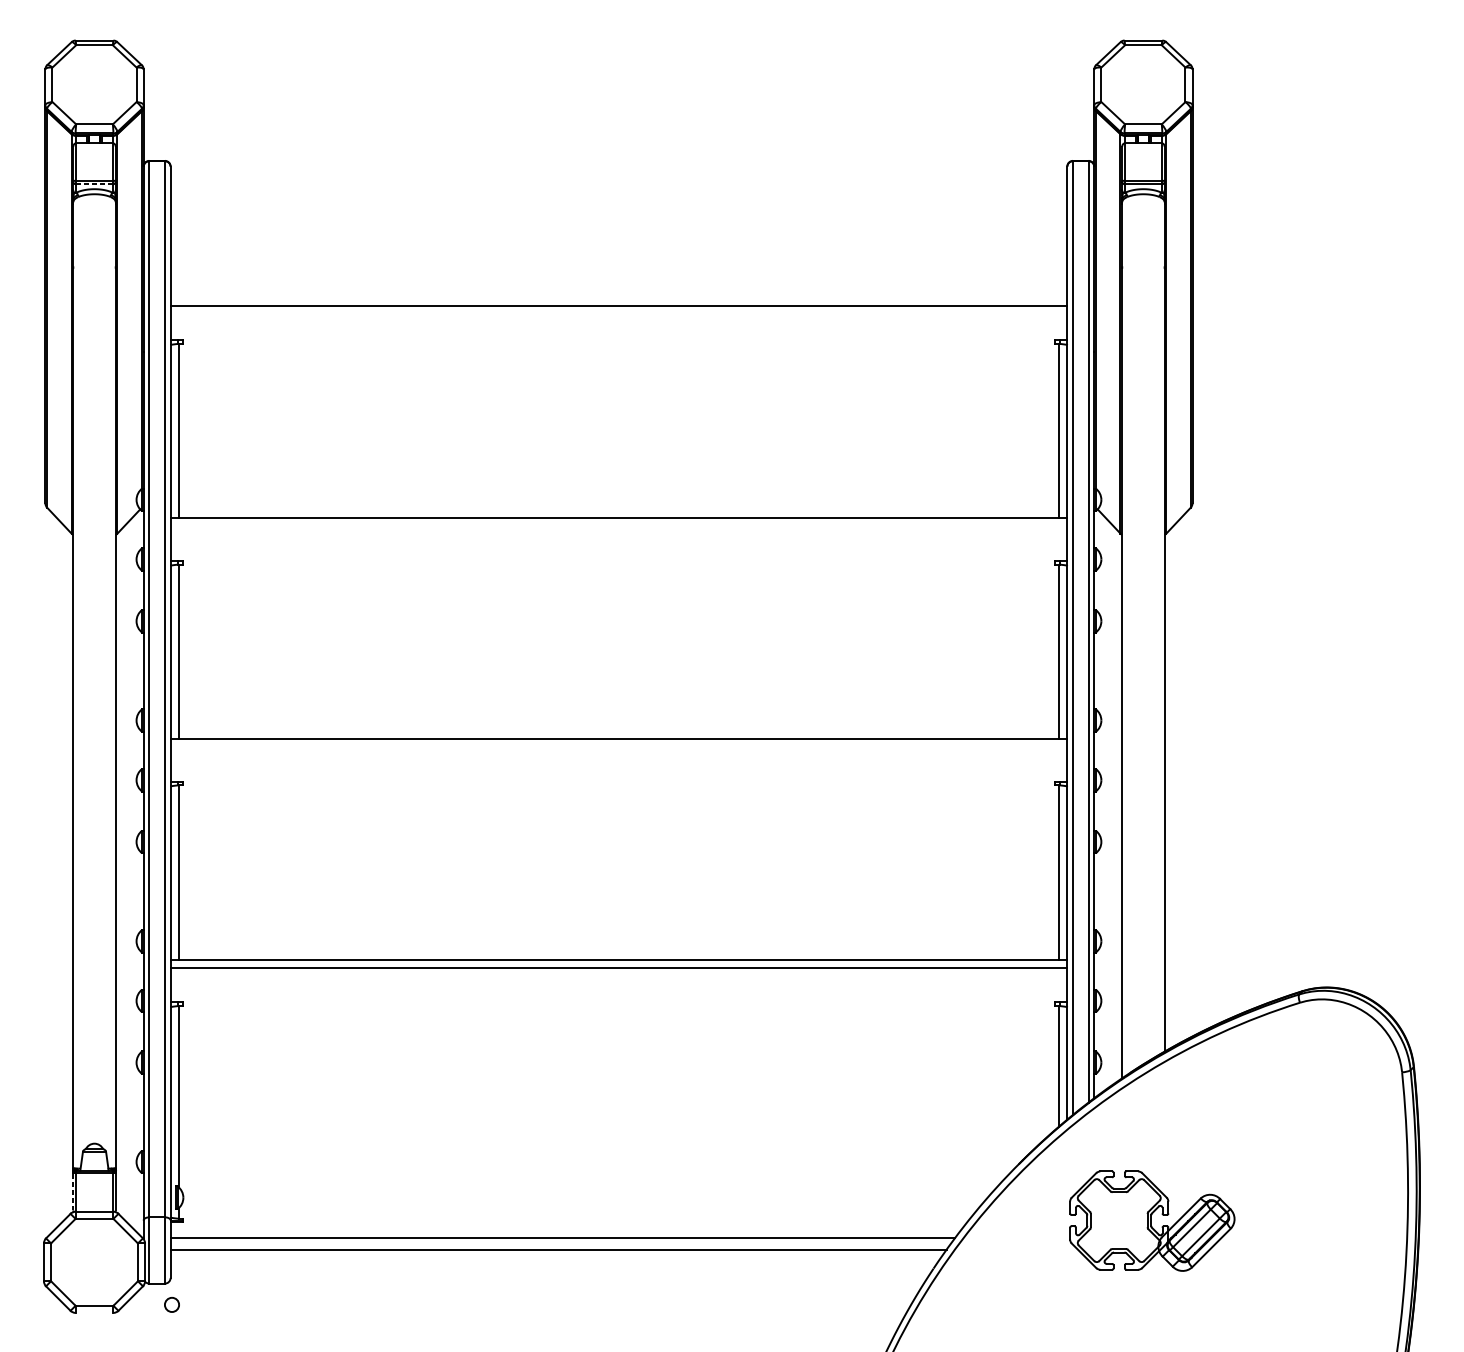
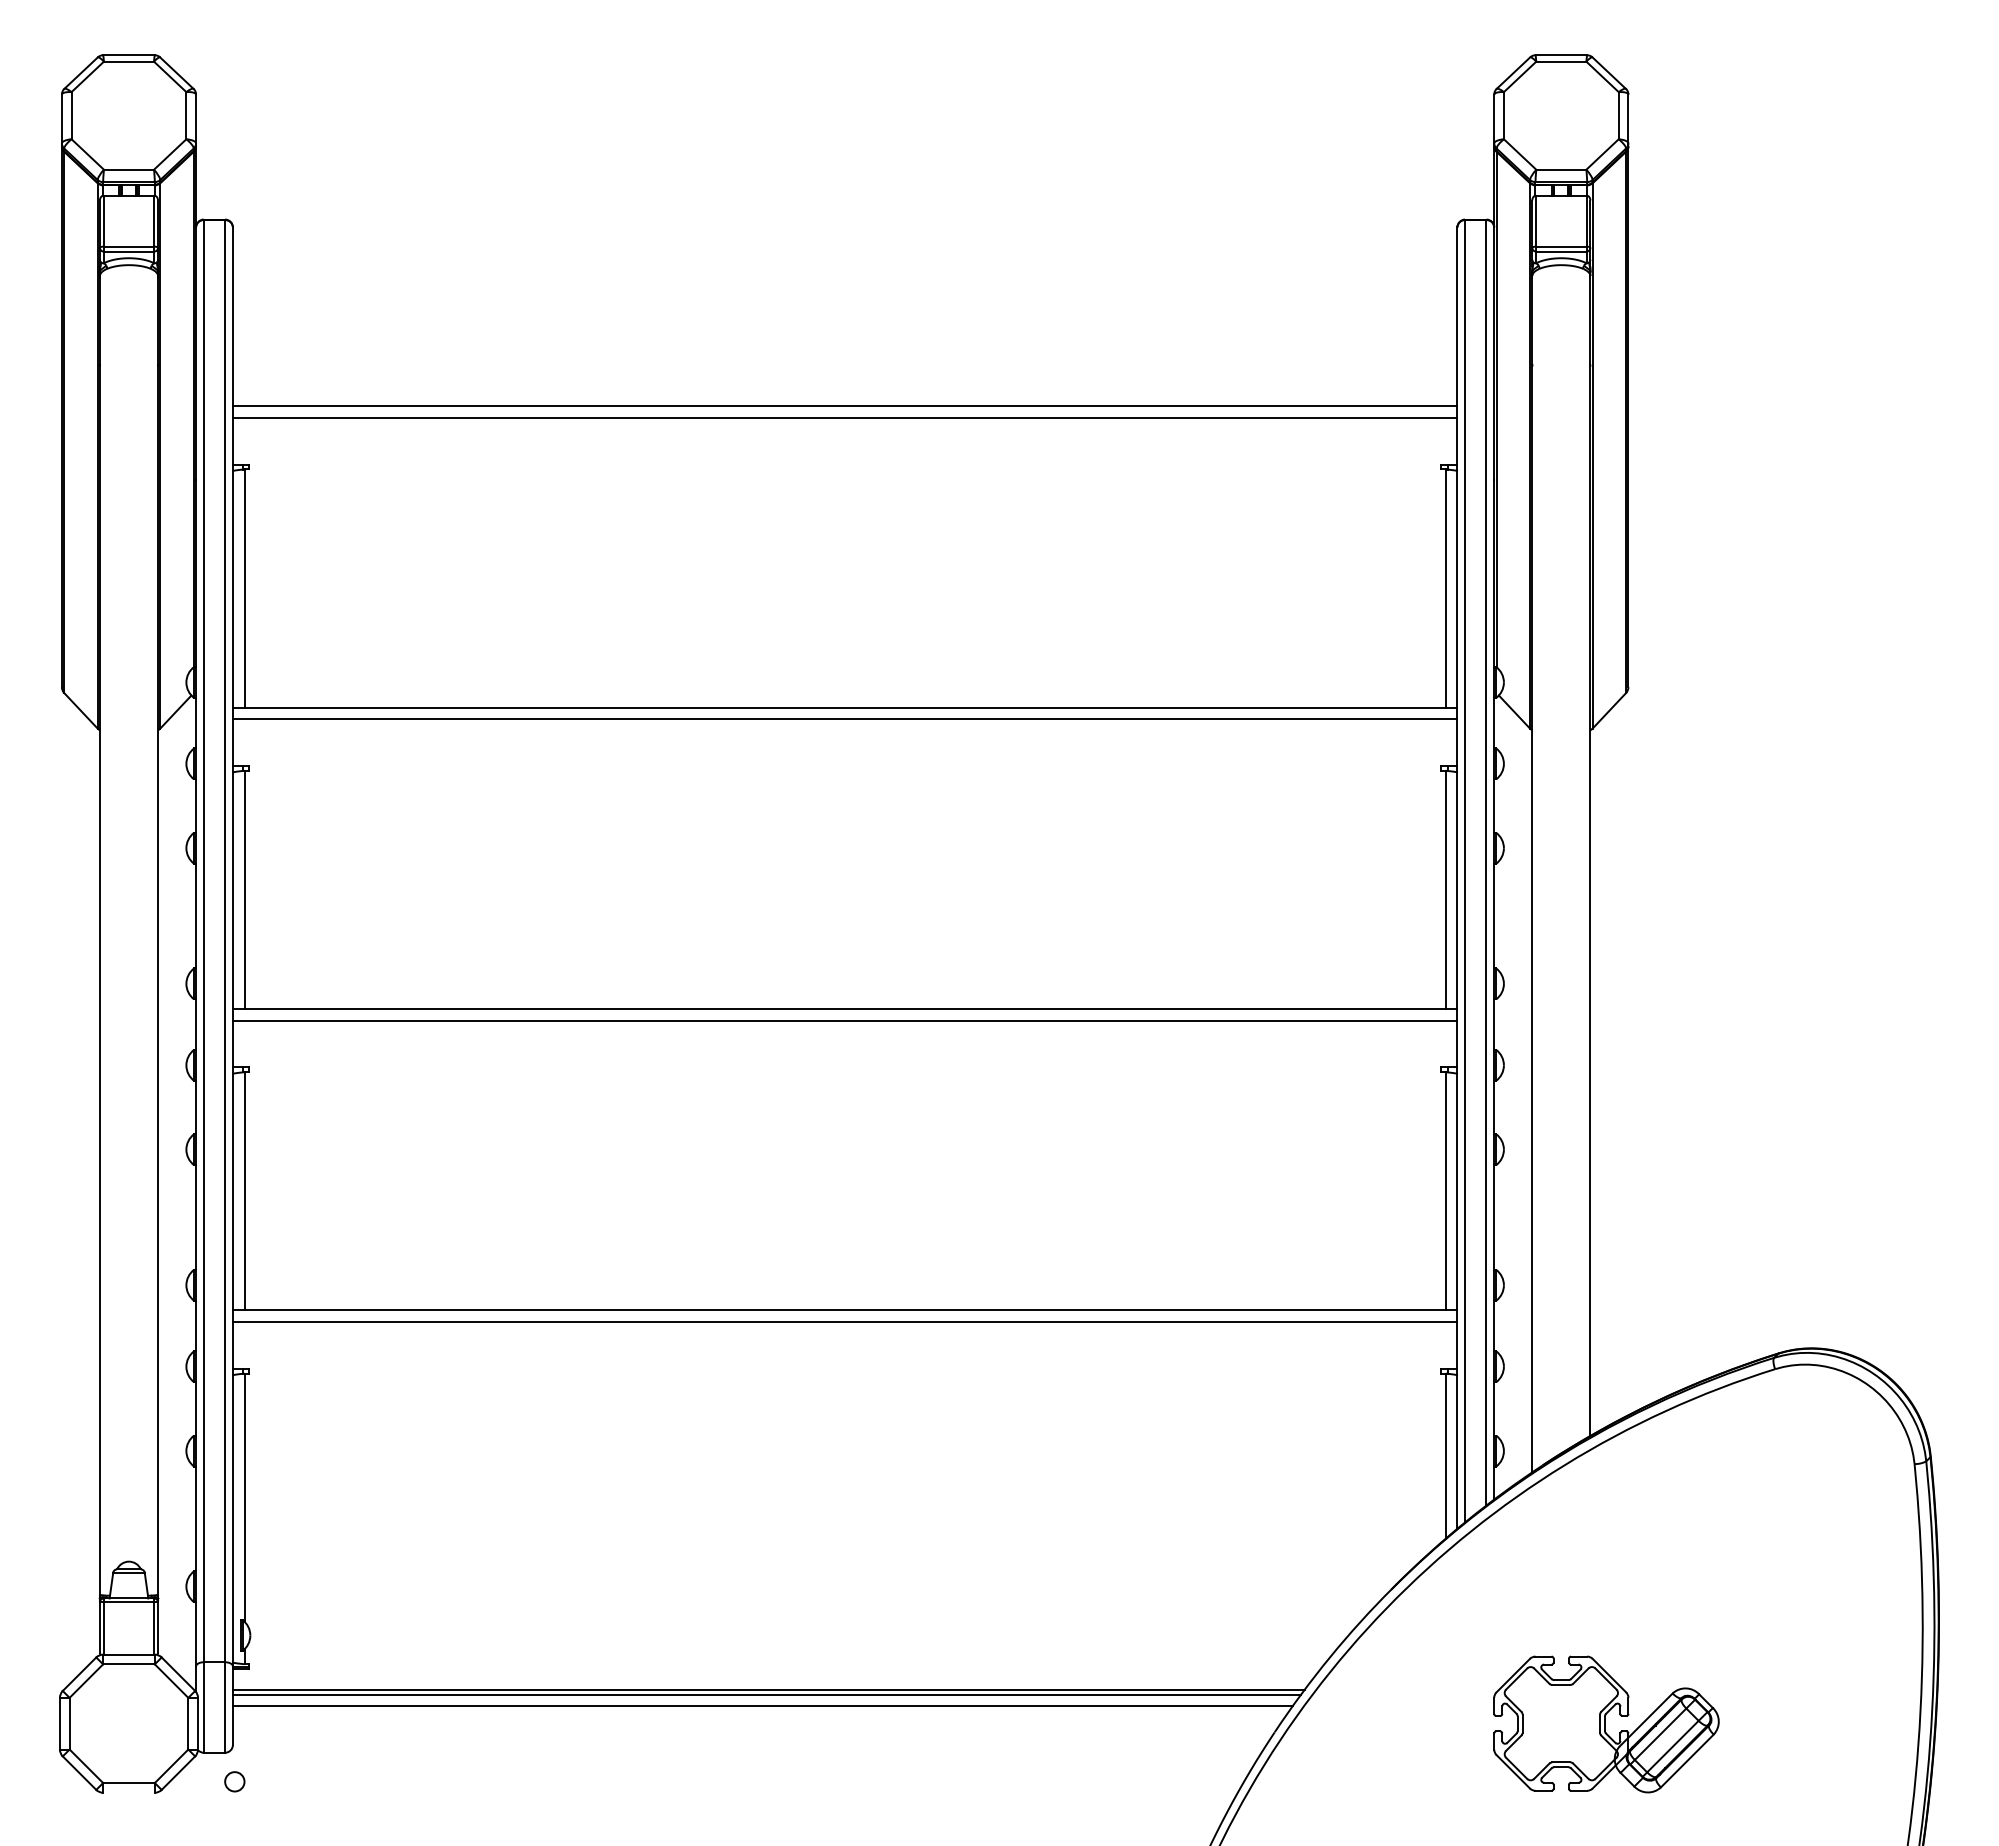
line: (94, 184) -> (129, 251), dashed -> solid
line: (618, 297) -> (844, 406), added
line: (618, 526) -> (844, 719), added
line: (618, 747) -> (844, 1020), added
line: (72, 1192) -> (99, 1628), dashed -> solid
part: (1152, 1221) -> (1606, 1724), moved
line: (561, 1240) -> (766, 1694), added

